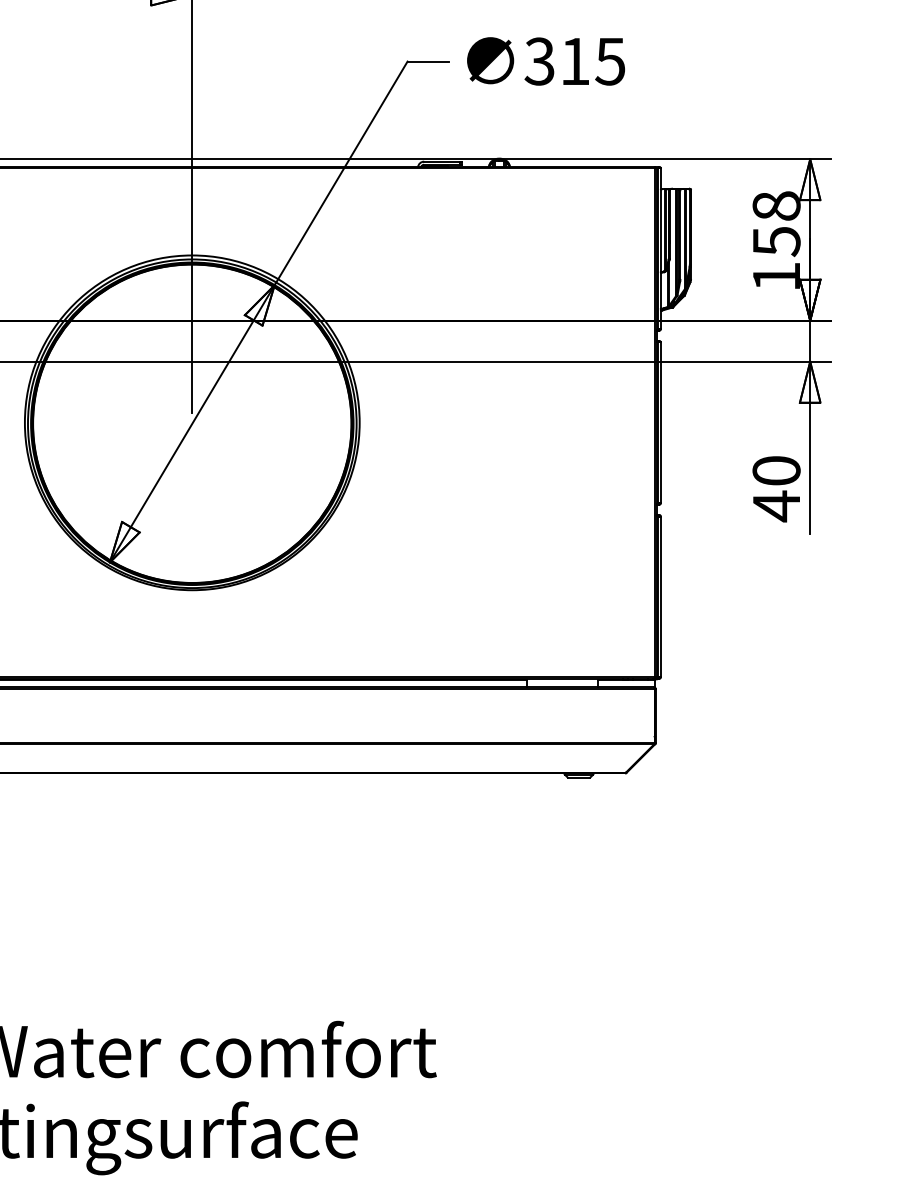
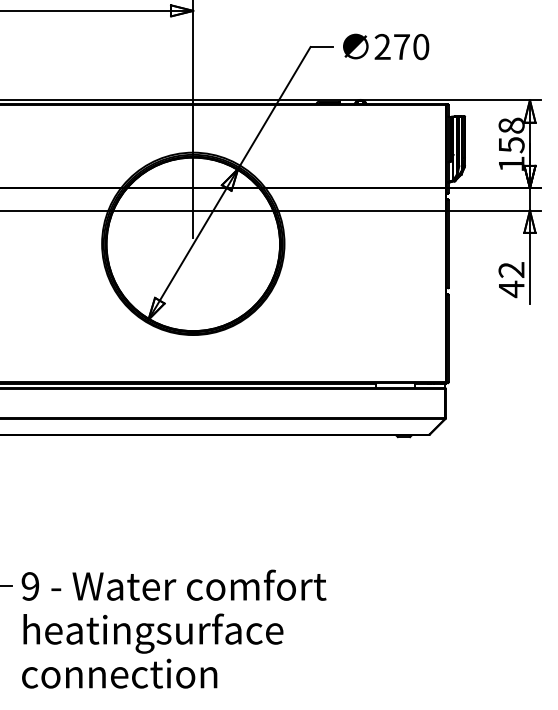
text: (574, 60) -> (401, 46), 315 -> 270
text: (776, 469) -> (511, 269), 40 -> 42

